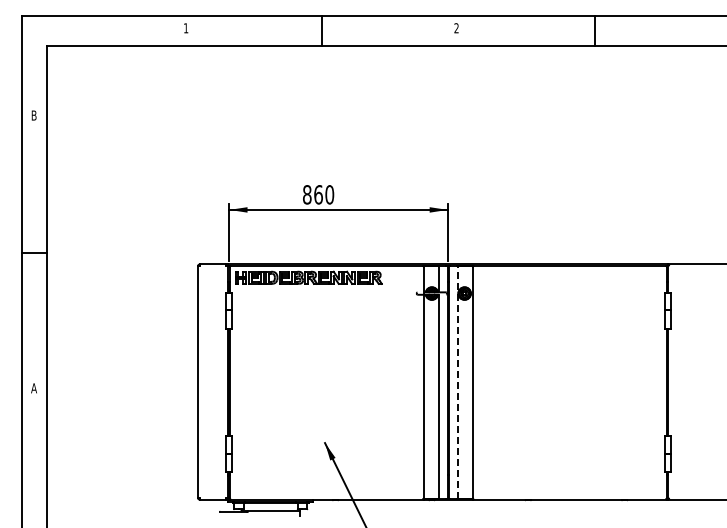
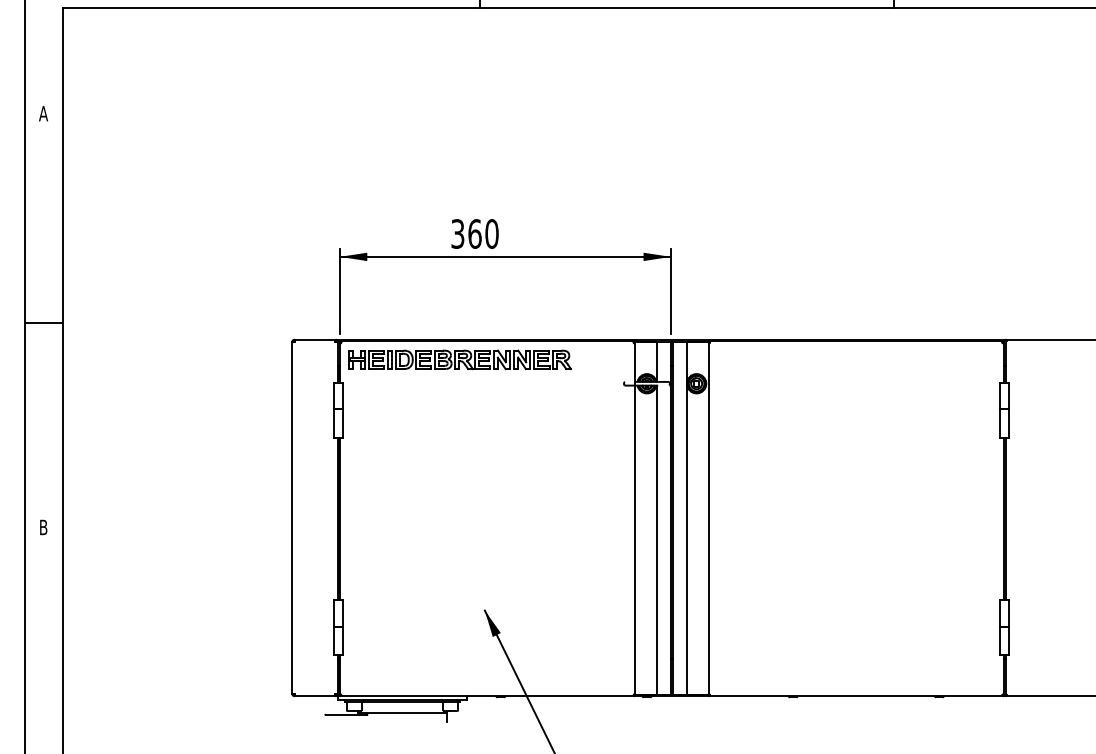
text: (33, 115) -> (42, 113), B -> A
text: (307, 194) -> (458, 233), 860 -> 360
line: (457, 382) -> (685, 518), dashed -> solid
text: (33, 388) -> (42, 527), A -> B

